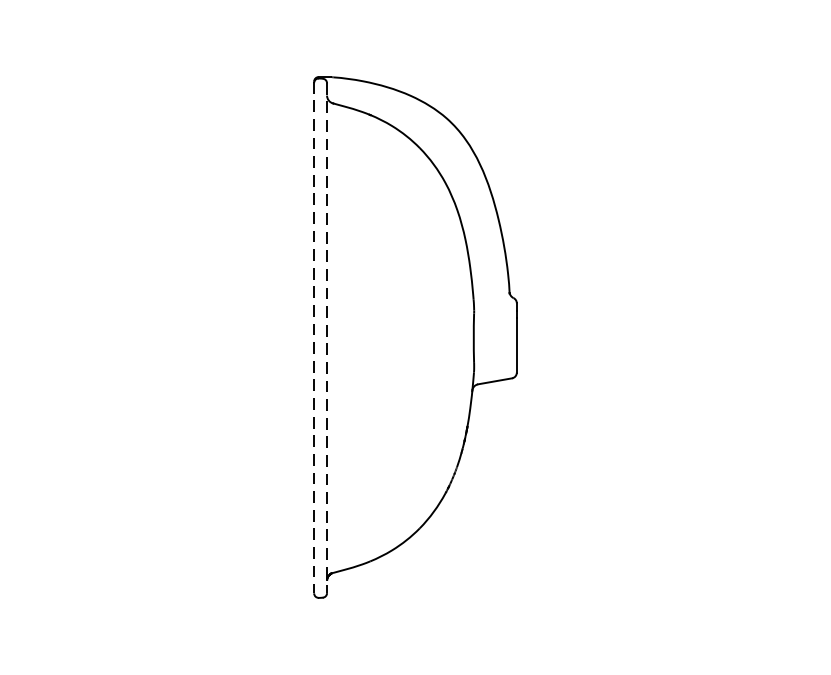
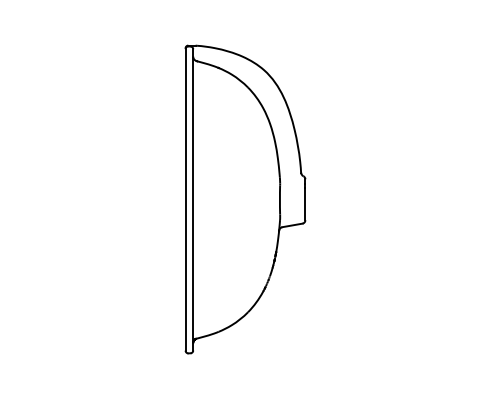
line: (313, 337) -> (185, 199), dashed -> solid
line: (327, 337) -> (193, 199), dashed -> solid

